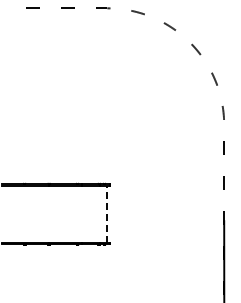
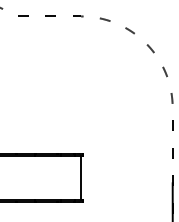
line: (107, 213) -> (81, 177), dashed -> solid

